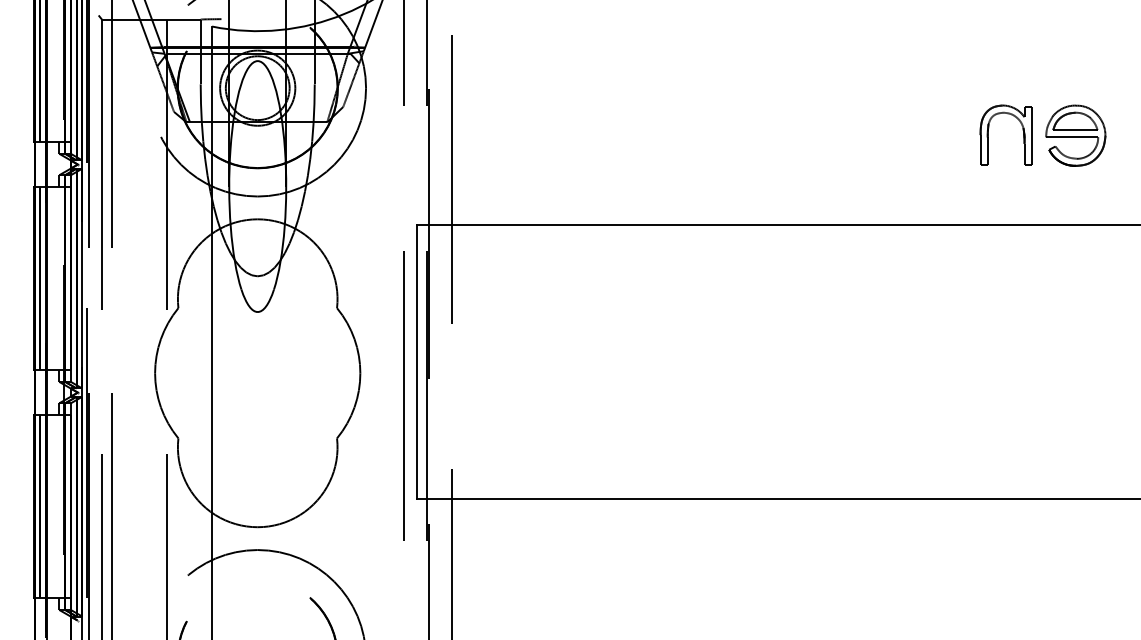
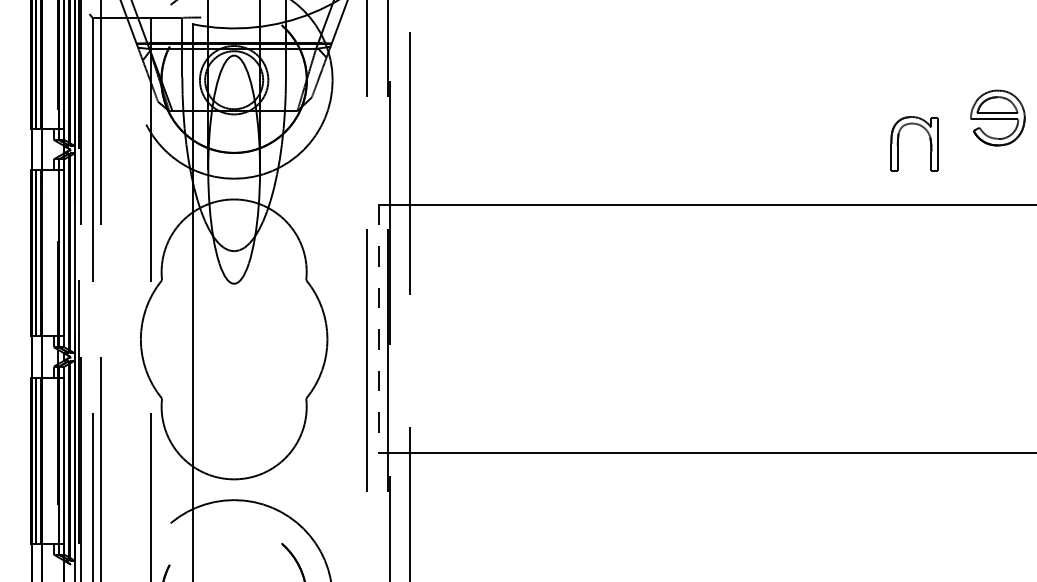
part: (988, 134) -> (898, 143), moved
part: (1075, 135) -> (997, 117), moved
line: (417, 361) -> (379, 328), solid -> dashed

